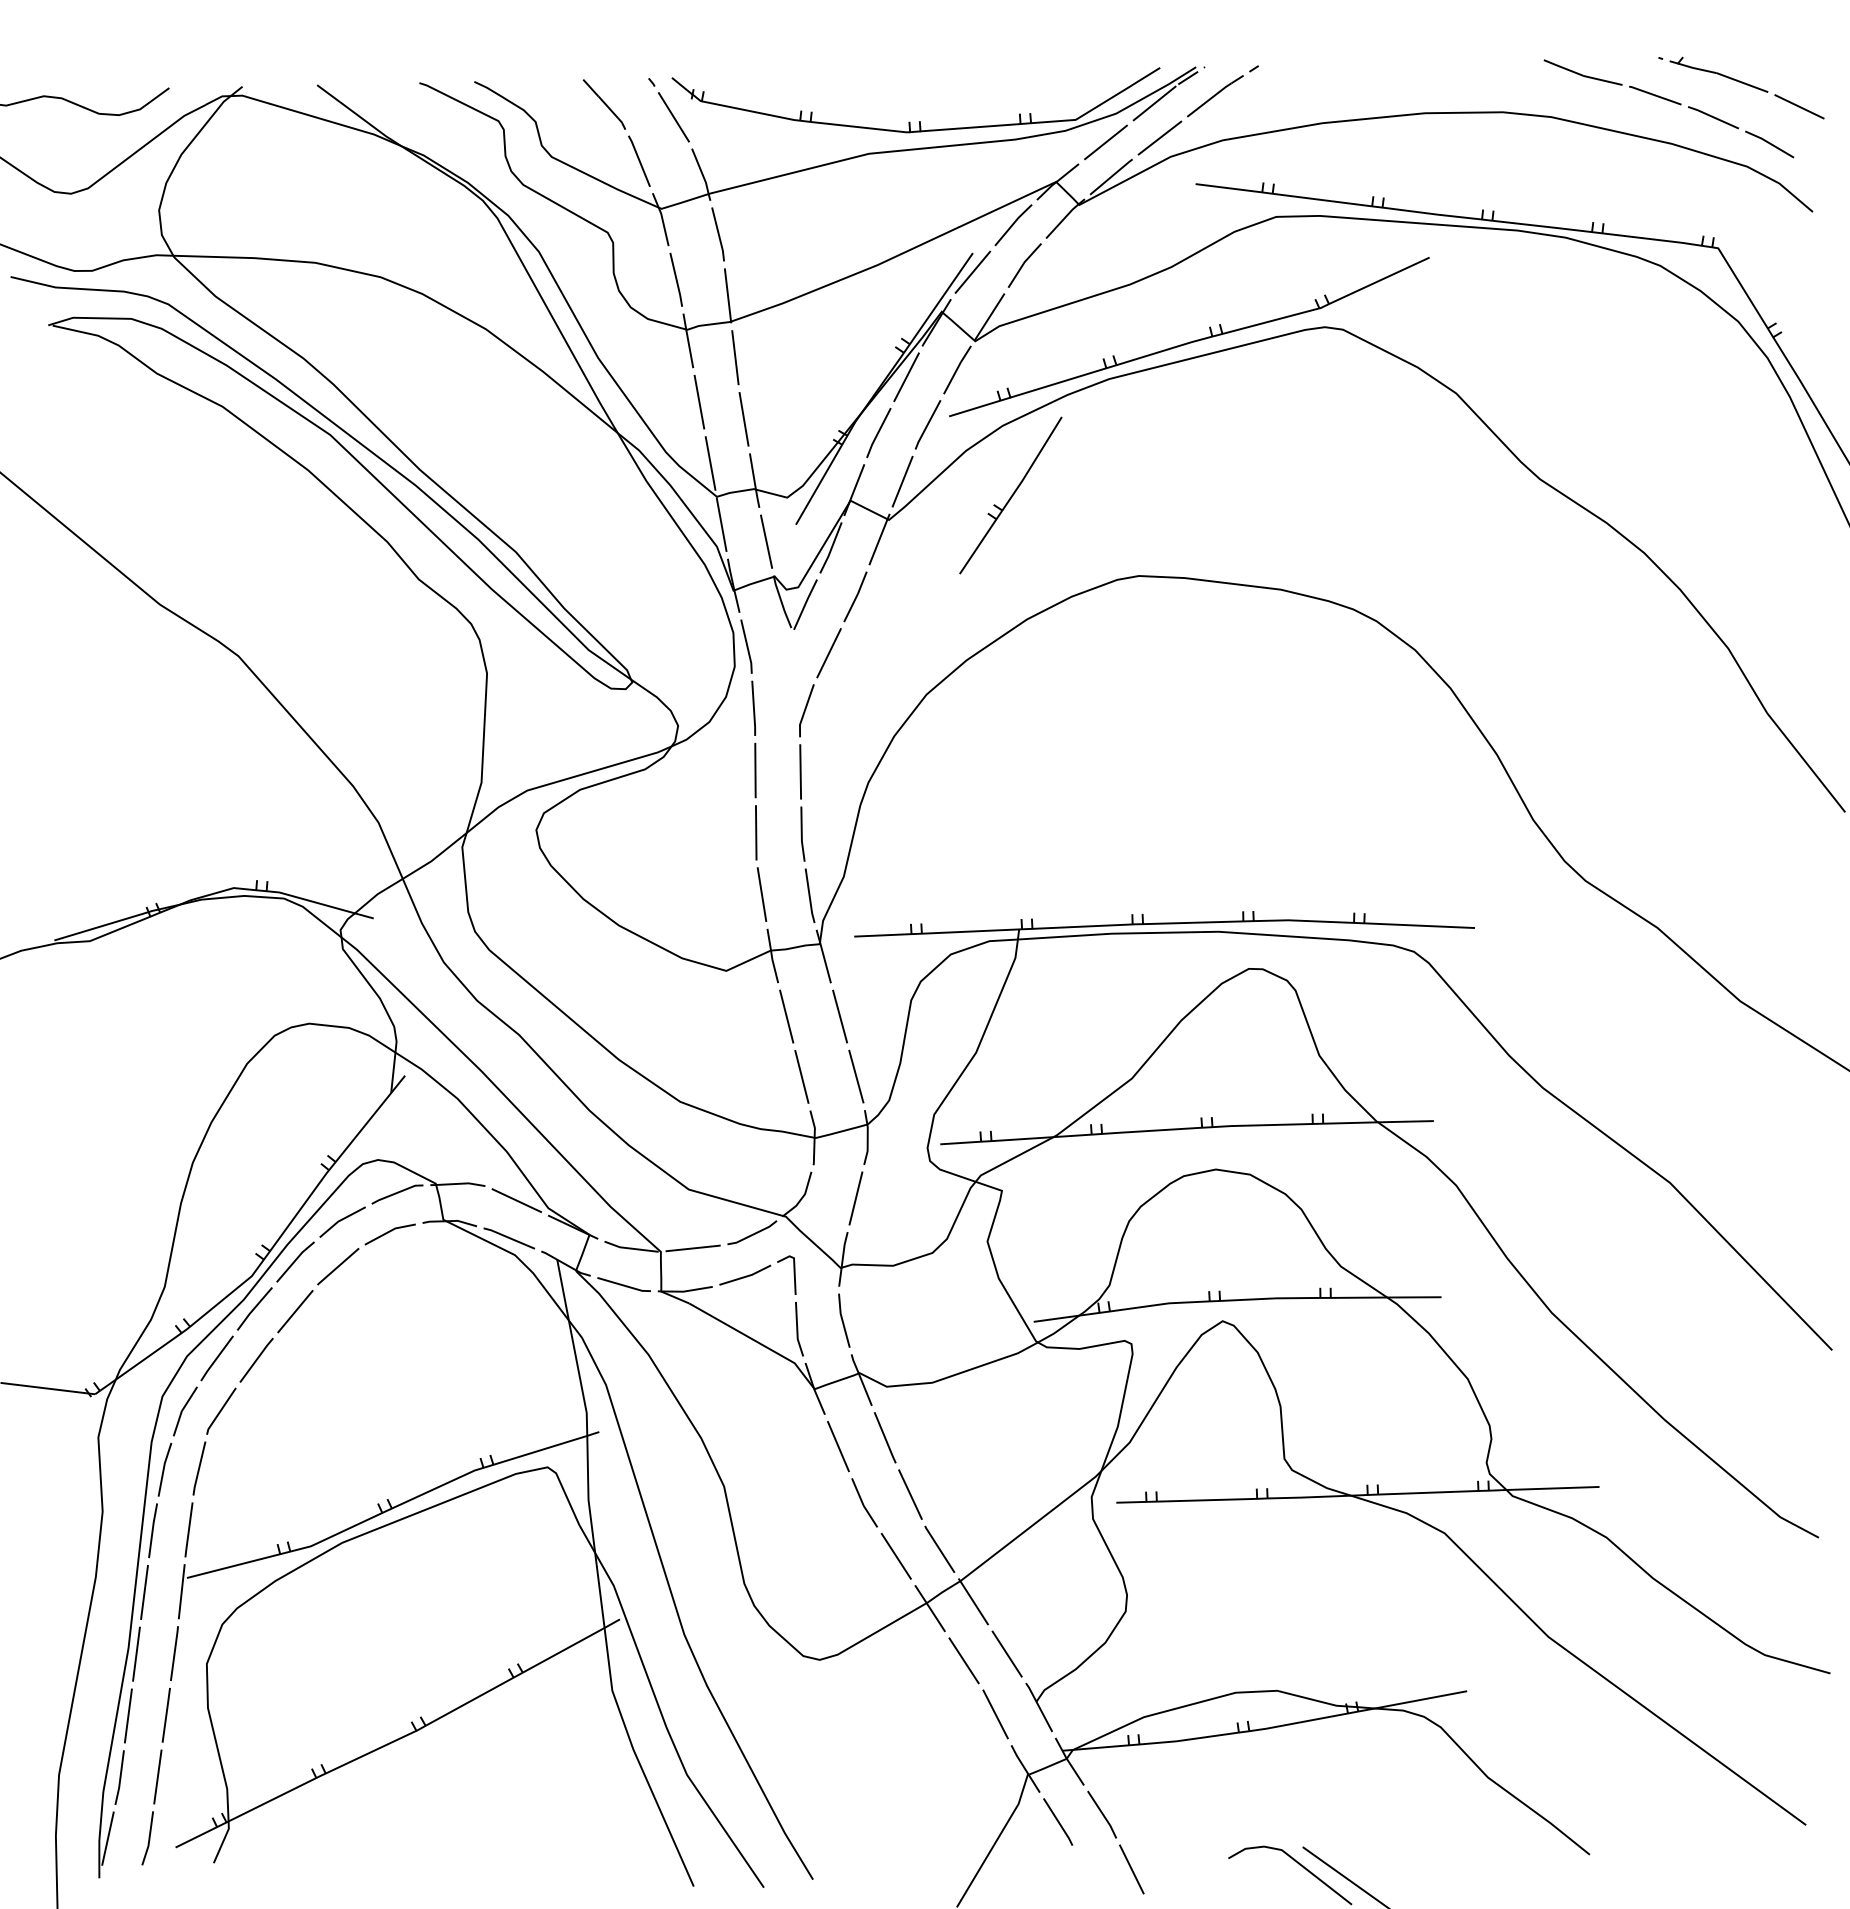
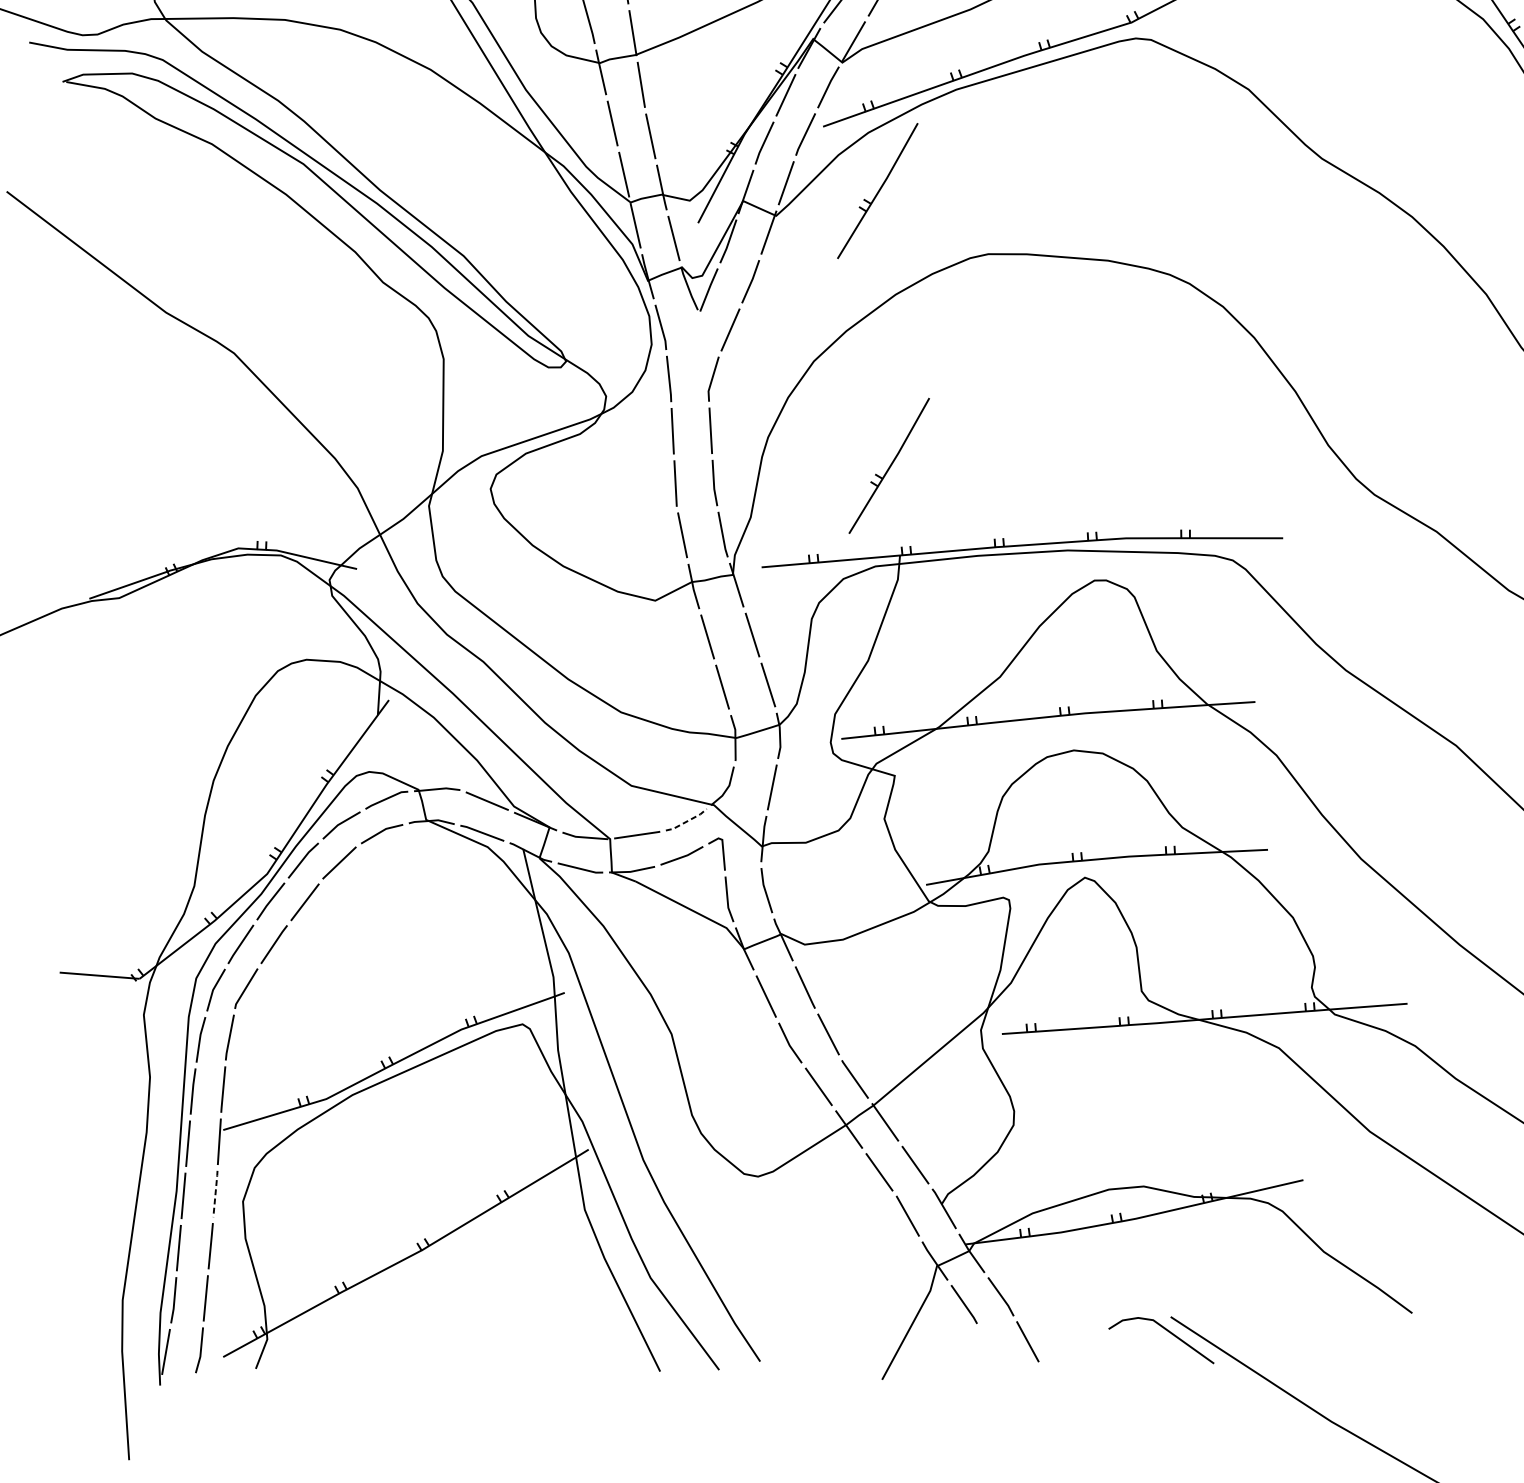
part: (1010, 822) -> (888, 465), added
line: (753, 1234) -> (687, 821), solid -> dashed
line: (174, 1653) -> (215, 1193), solid -> dashed

